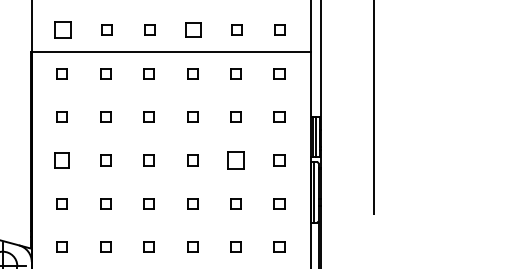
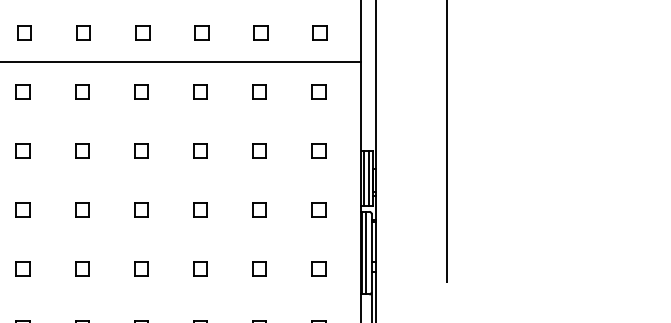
part: (62, 29) -> (23, 31), size x0.62
part: (193, 29) -> (201, 31), size x0.71
part: (61, 160) -> (22, 209), size x0.71
part: (235, 160) -> (258, 209), size x0.62

